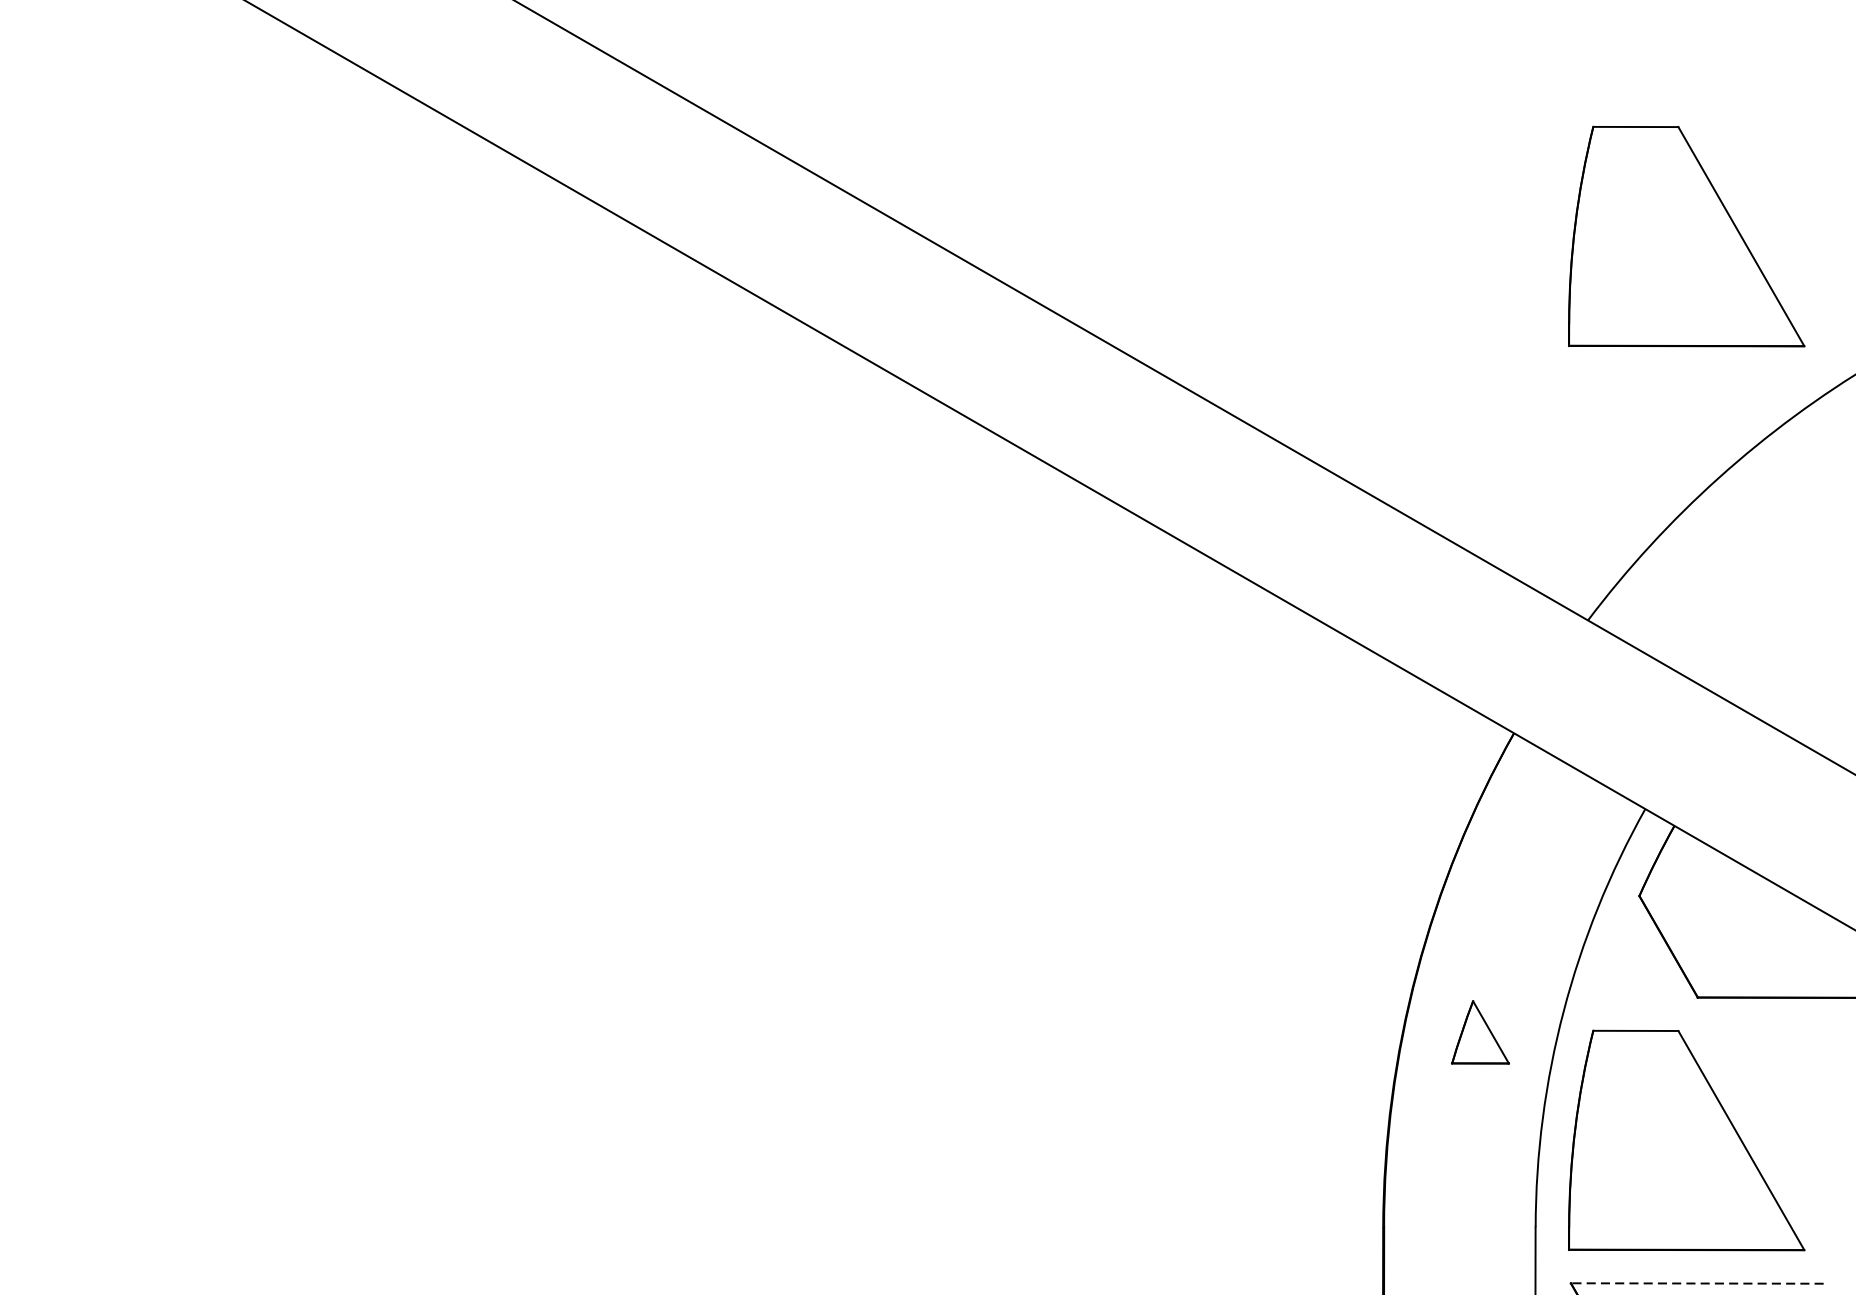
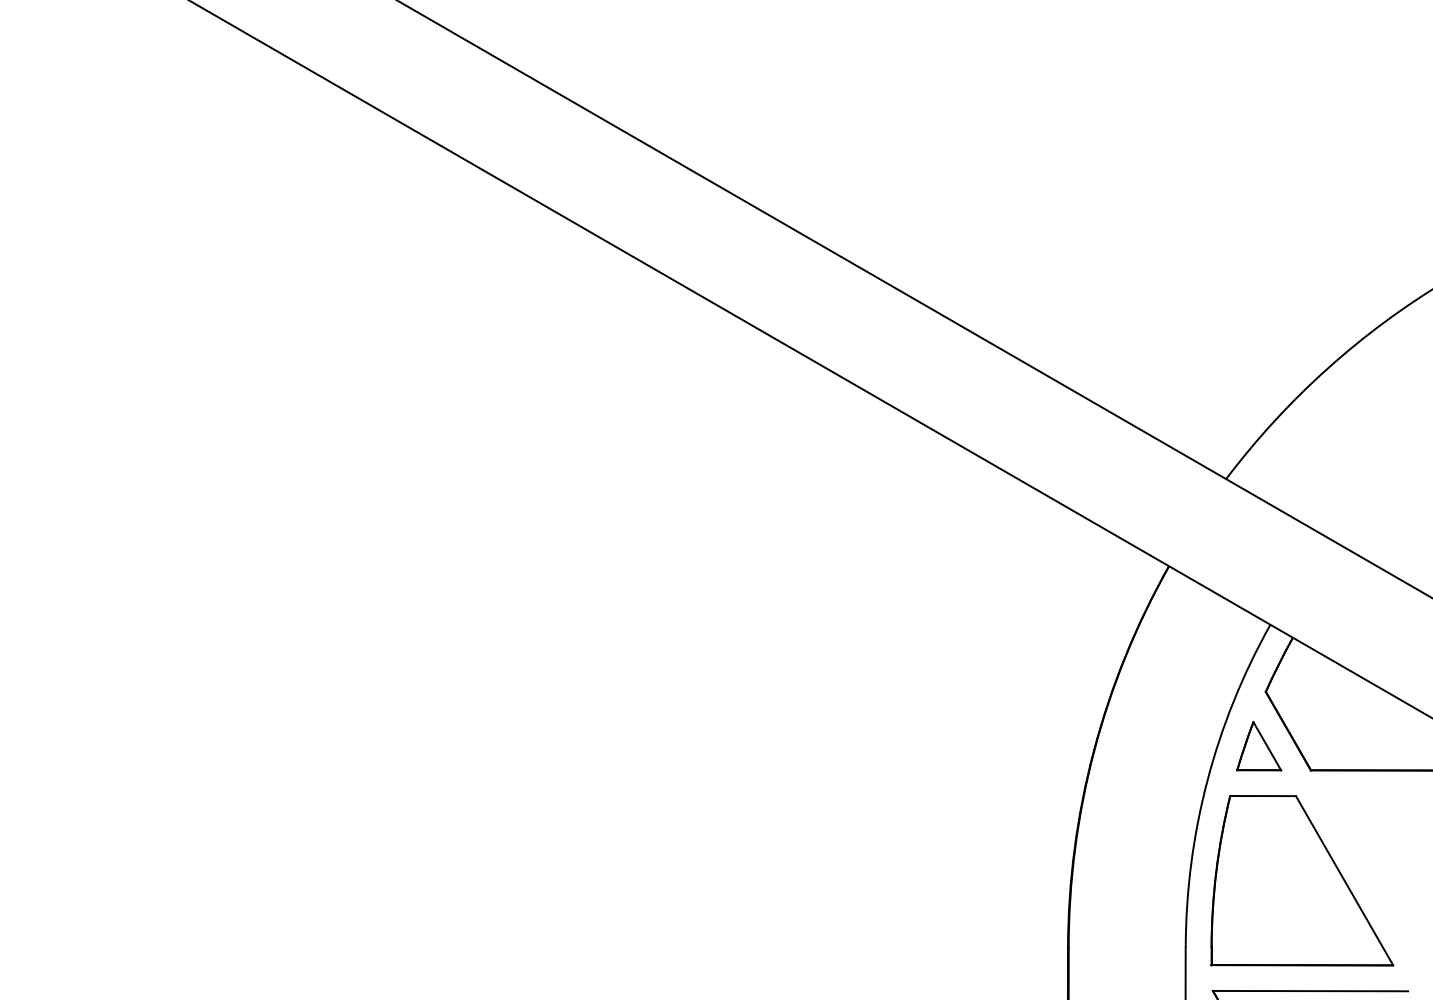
part: (1686, 236) -> (1302, 182), removed
part: (1480, 1032) -> (1259, 746), moved
line: (1697, 1283) -> (1310, 991), dashed -> solid

